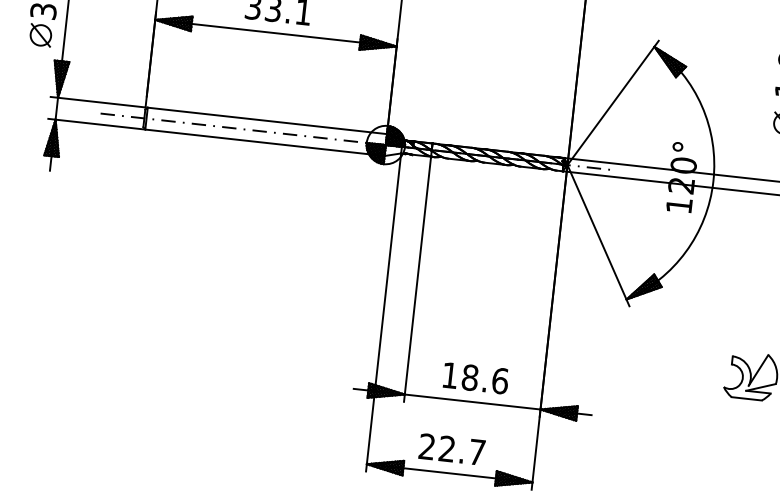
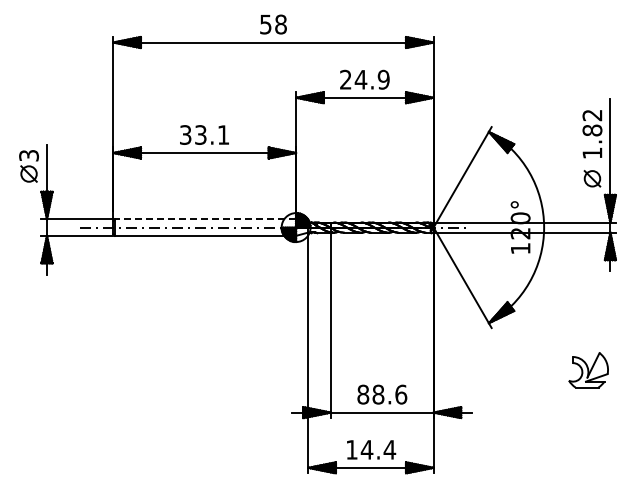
line: (267, 121) -> (205, 219), solid -> dashed
text: (450, 375) -> (363, 394), 18.6 -> 88.6
text: (453, 449) -> (371, 449), 22.7 -> 14.4

